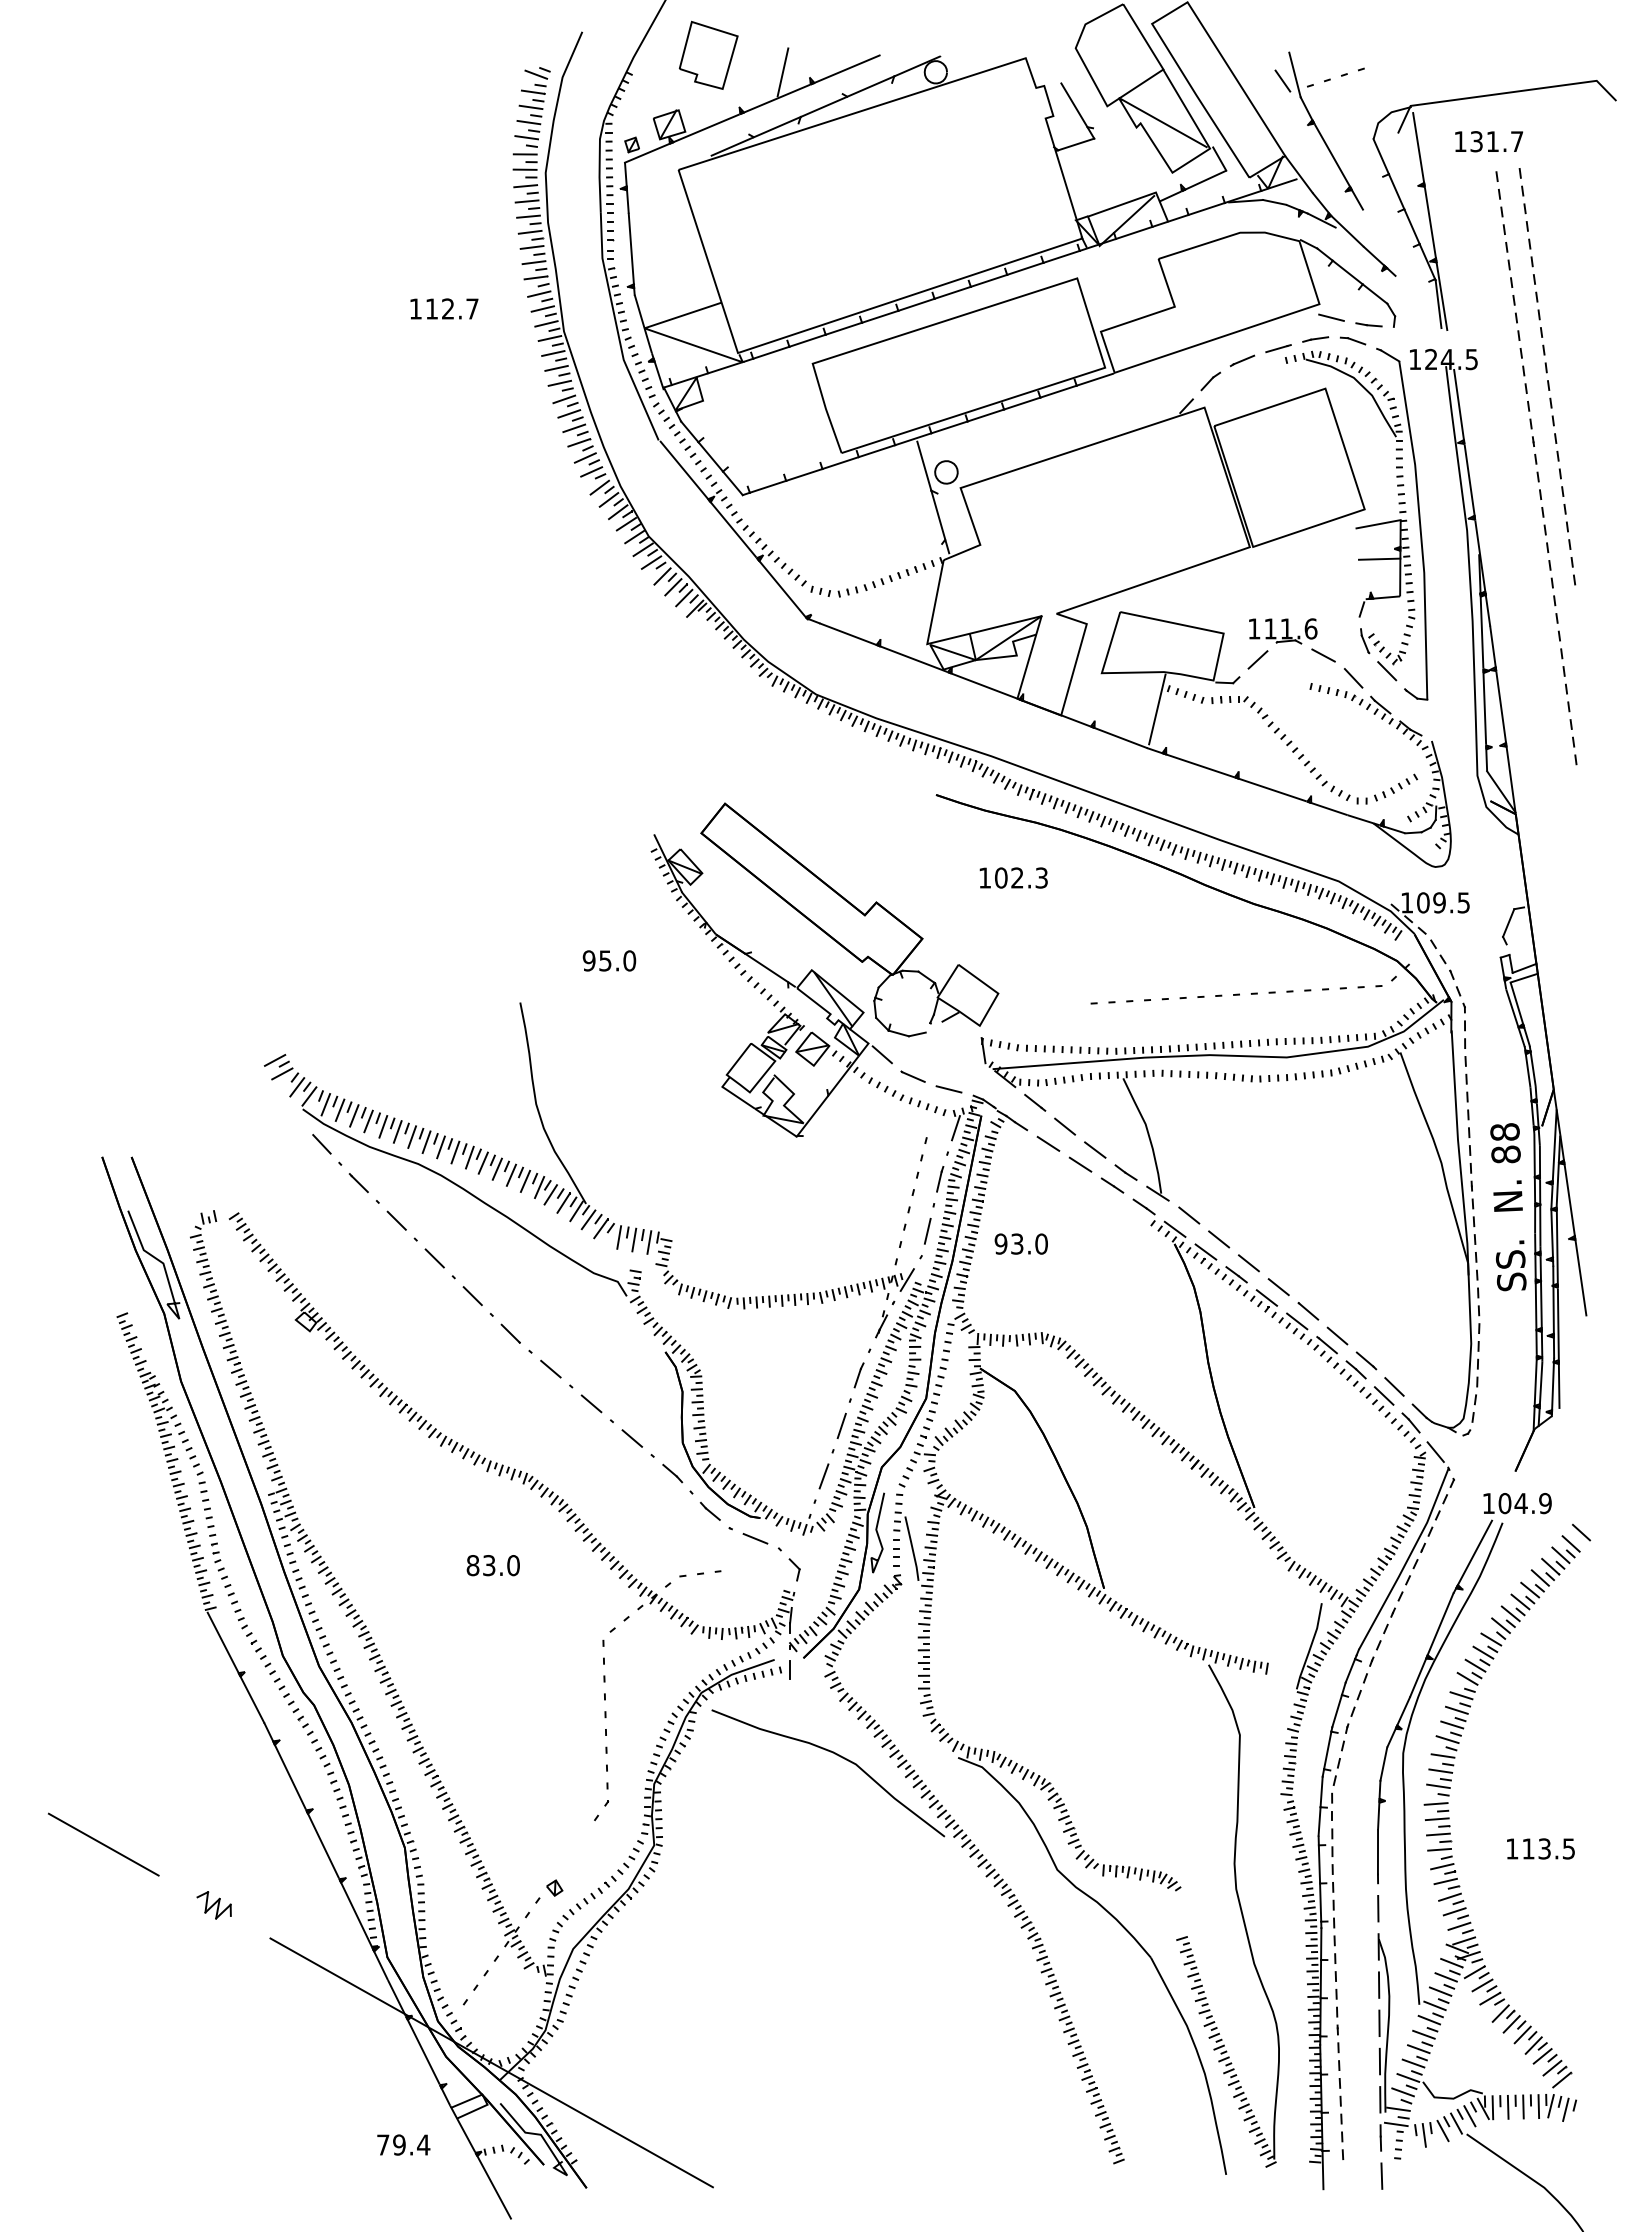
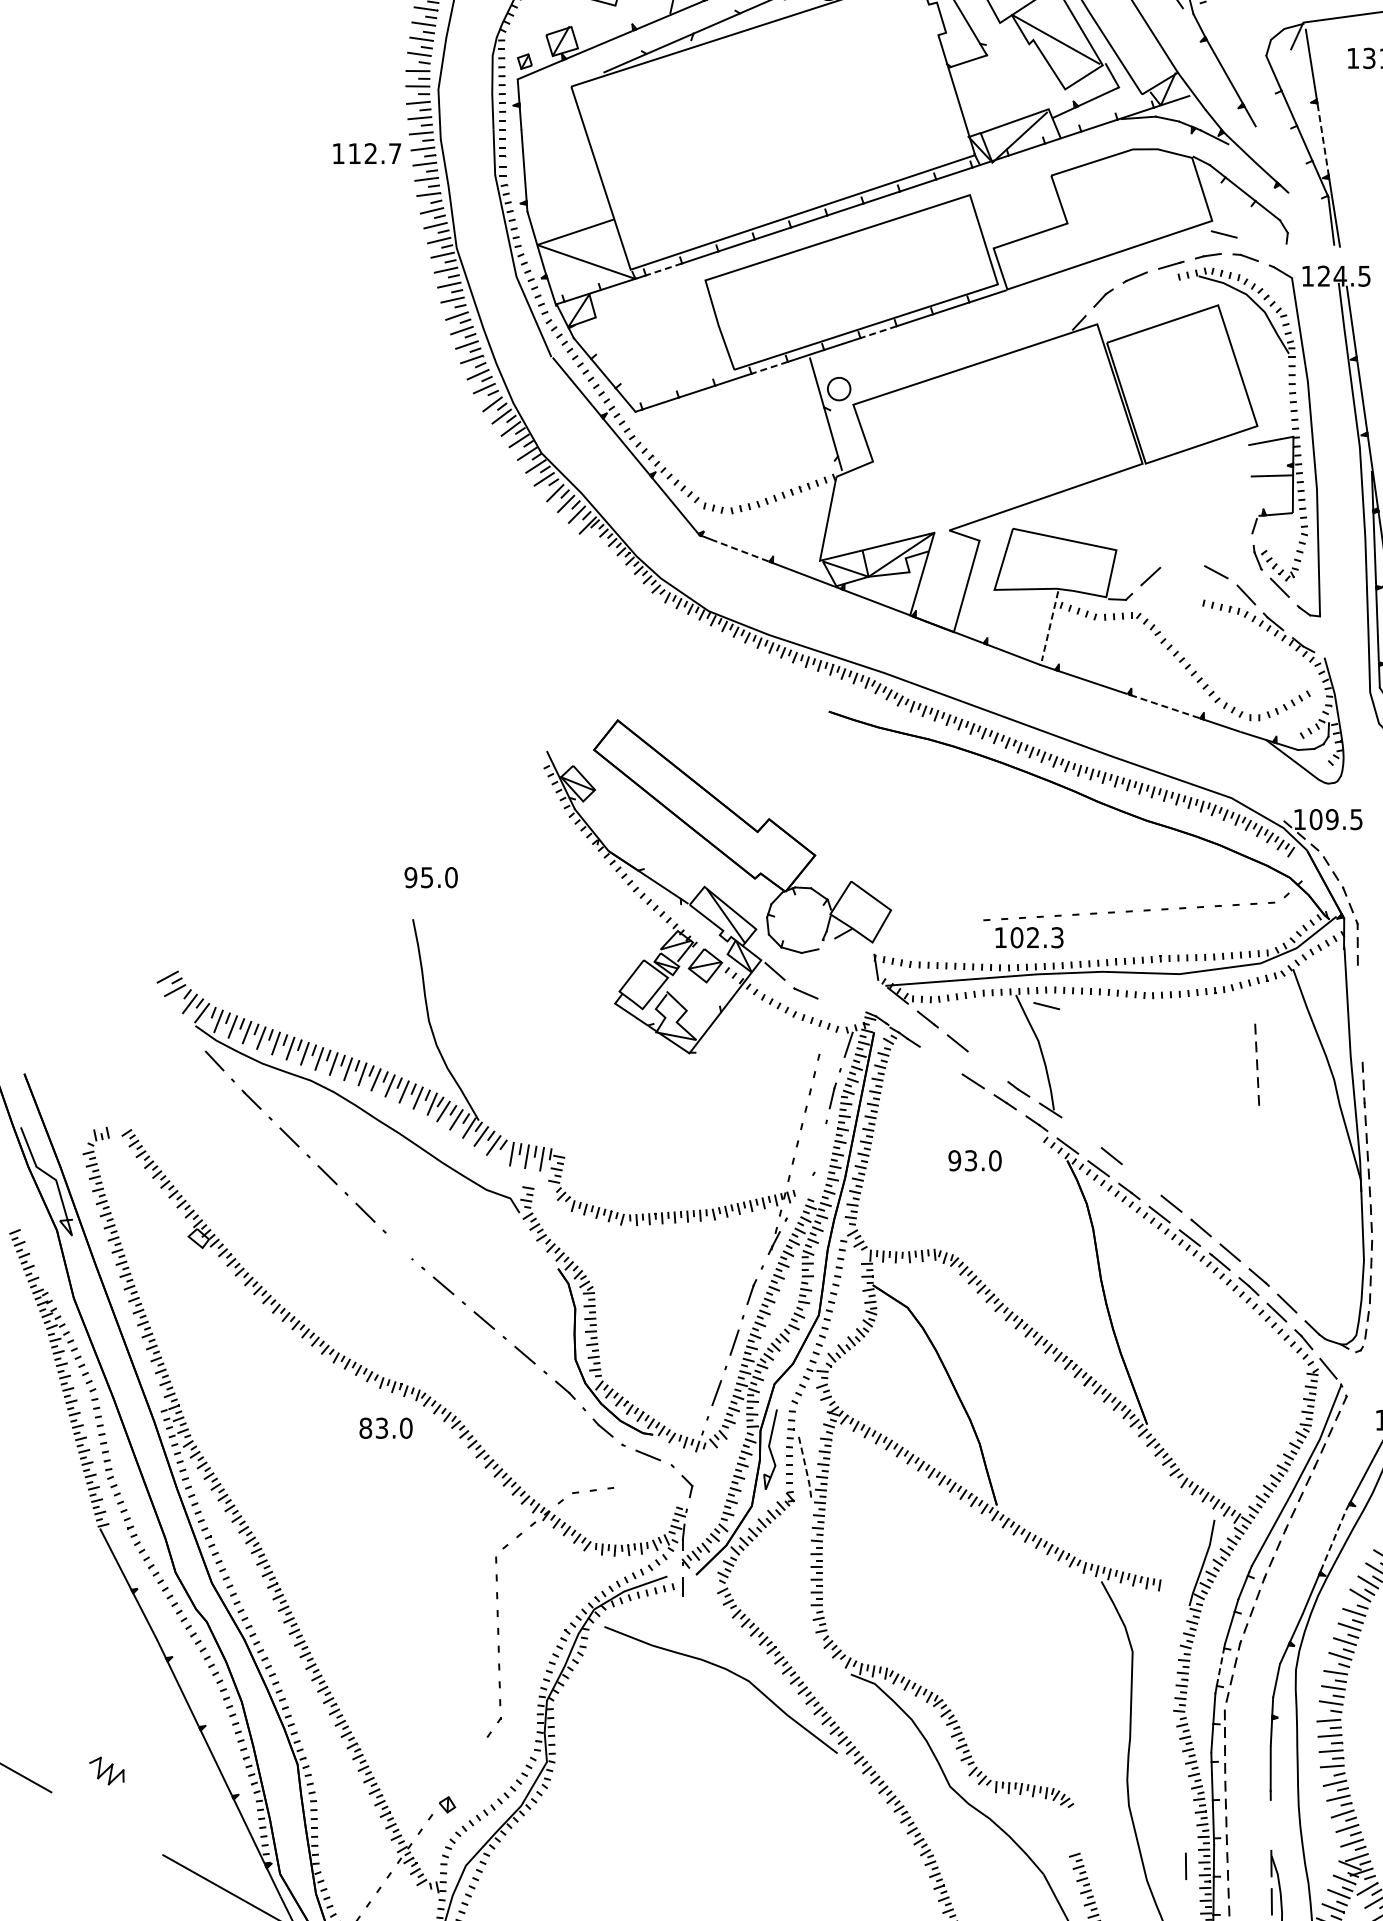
line: (1431, 226) -> (1324, 143), solid -> dashed
text: (444, 308) -> (367, 153), moved
line: (1368, 324) -> (1261, 241), removed
line: (770, 352) -> (663, 269), solid -> dashed
line: (985, 415) -> (878, 332), solid -> dashed
line: (876, 451) -> (769, 368), solid -> dashed
part: (1283, 631) -> (1176, 548), removed
line: (848, 634) -> (741, 551), solid -> dashed
line: (1157, 709) -> (1050, 626), solid -> dashed
line: (1269, 789) -> (1162, 706), solid -> dashed
text: (1013, 877) -> (1029, 937), moved
text: (609, 960) -> (431, 877), moved
line: (948, 1089) -> (1046, 1006), moved
part: (1467, 1096) -> (1257, 1064), moved
line: (1048, 1143) -> (941, 1060), removed
line: (1095, 1149) -> (988, 1066), removed
line: (1189, 1215) -> (1082, 1132), removed
line: (927, 1231) -> (820, 1148), removed
text: (1020, 1243) -> (974, 1160), moved
line: (1248, 1263) -> (1141, 1180), removed
line: (906, 1279) -> (799, 1196), removed
line: (510, 1333) -> (403, 1250), removed
line: (912, 1547) -> (805, 1464), solid -> dashed
text: (492, 1565) -> (385, 1428), moved
line: (1440, 1624) -> (1333, 1541), solid -> dashed
line: (1327, 1749) -> (1220, 1666), solid -> dashed
part: (213, 1905) -> (106, 1771), moved
line: (1378, 1908) -> (1186, 1866), moved

